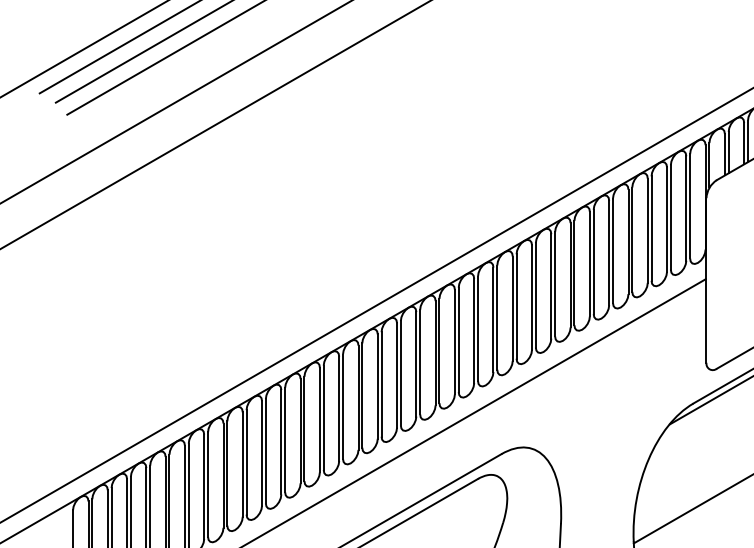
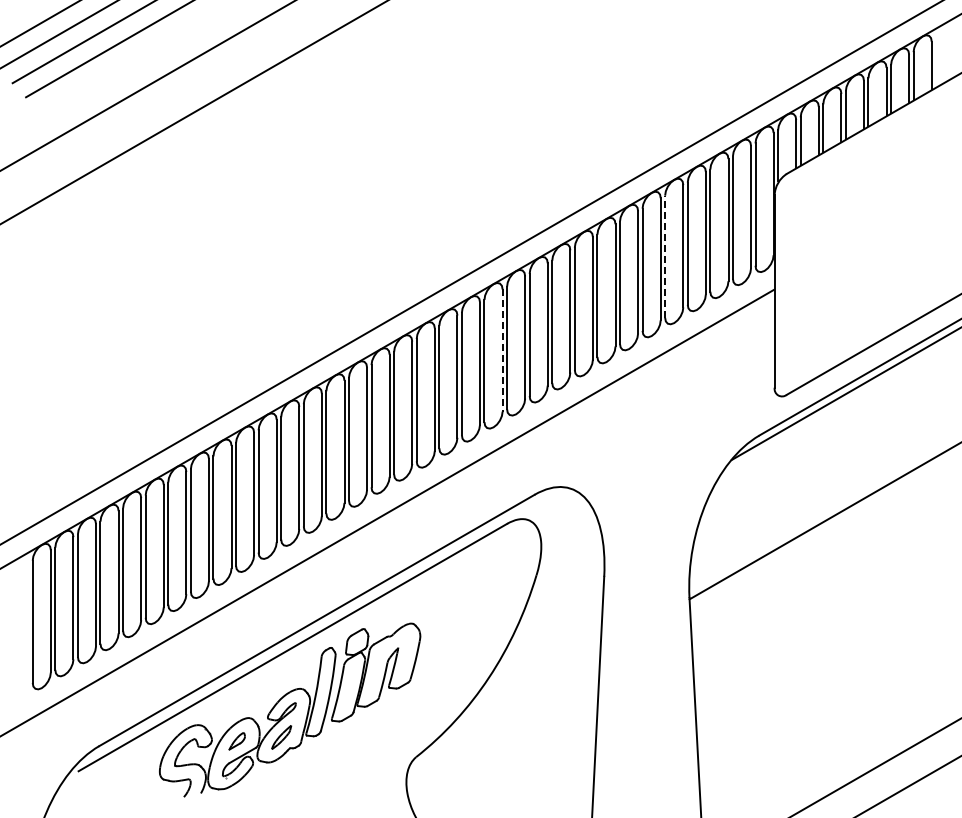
line: (613, 250) -> (665, 256), solid -> dashed
line: (474, 331) -> (502, 351), solid -> dashed

